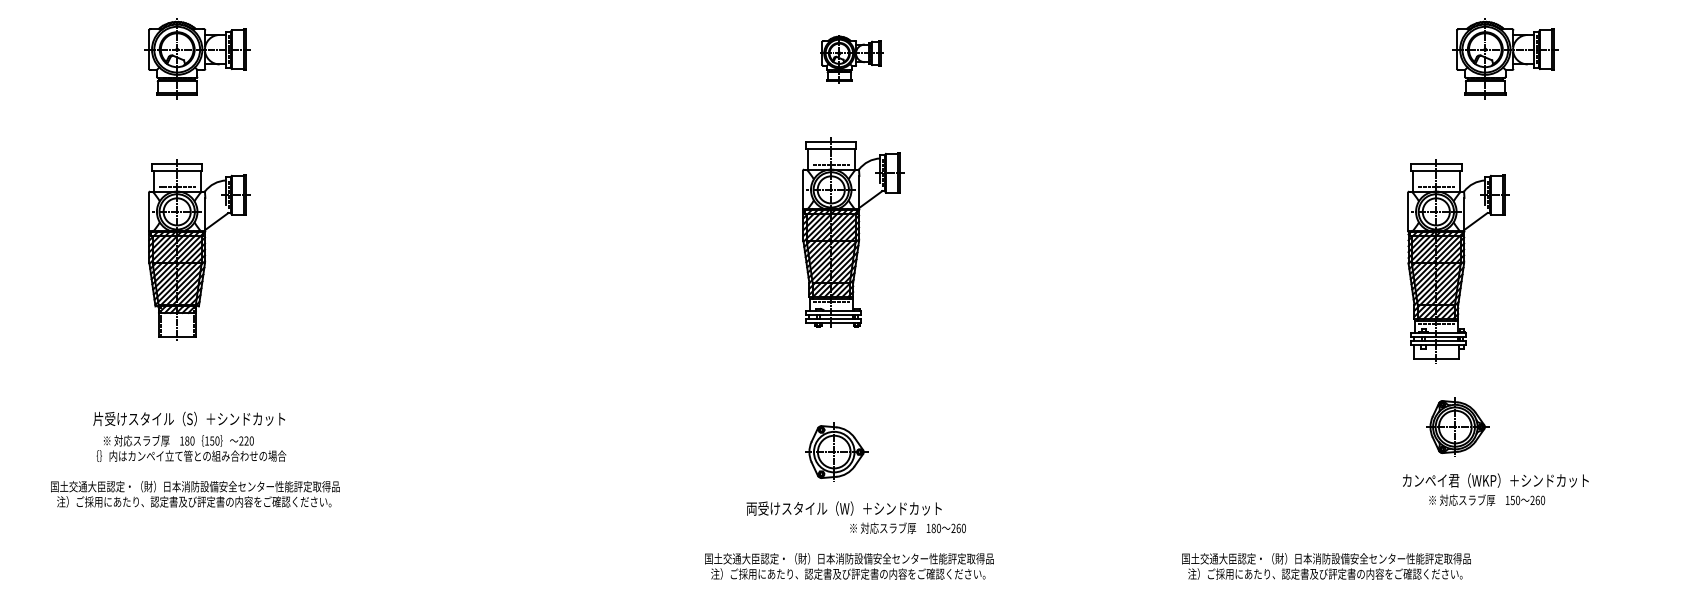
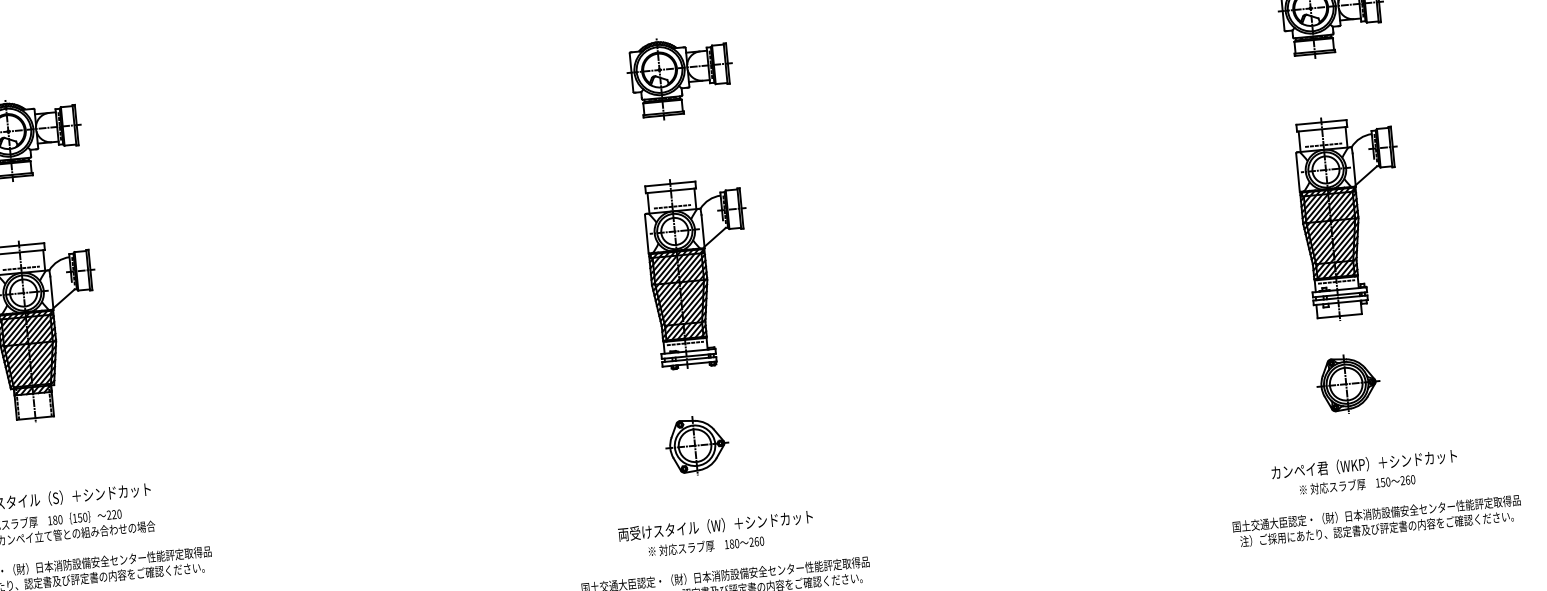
part: (851, 58) -> (680, 76), size x1.67
part: (853, 232) -> (700, 271), moved
part: (1458, 261) -> (1352, 217), moved
part: (1457, 426) -> (1348, 383), moved
part: (836, 451) -> (697, 444), moved
text: (1495, 489) -> (1364, 473), moved
text: (907, 527) -> (705, 545), moved
text: (1326, 566) -> (1377, 521), moved

